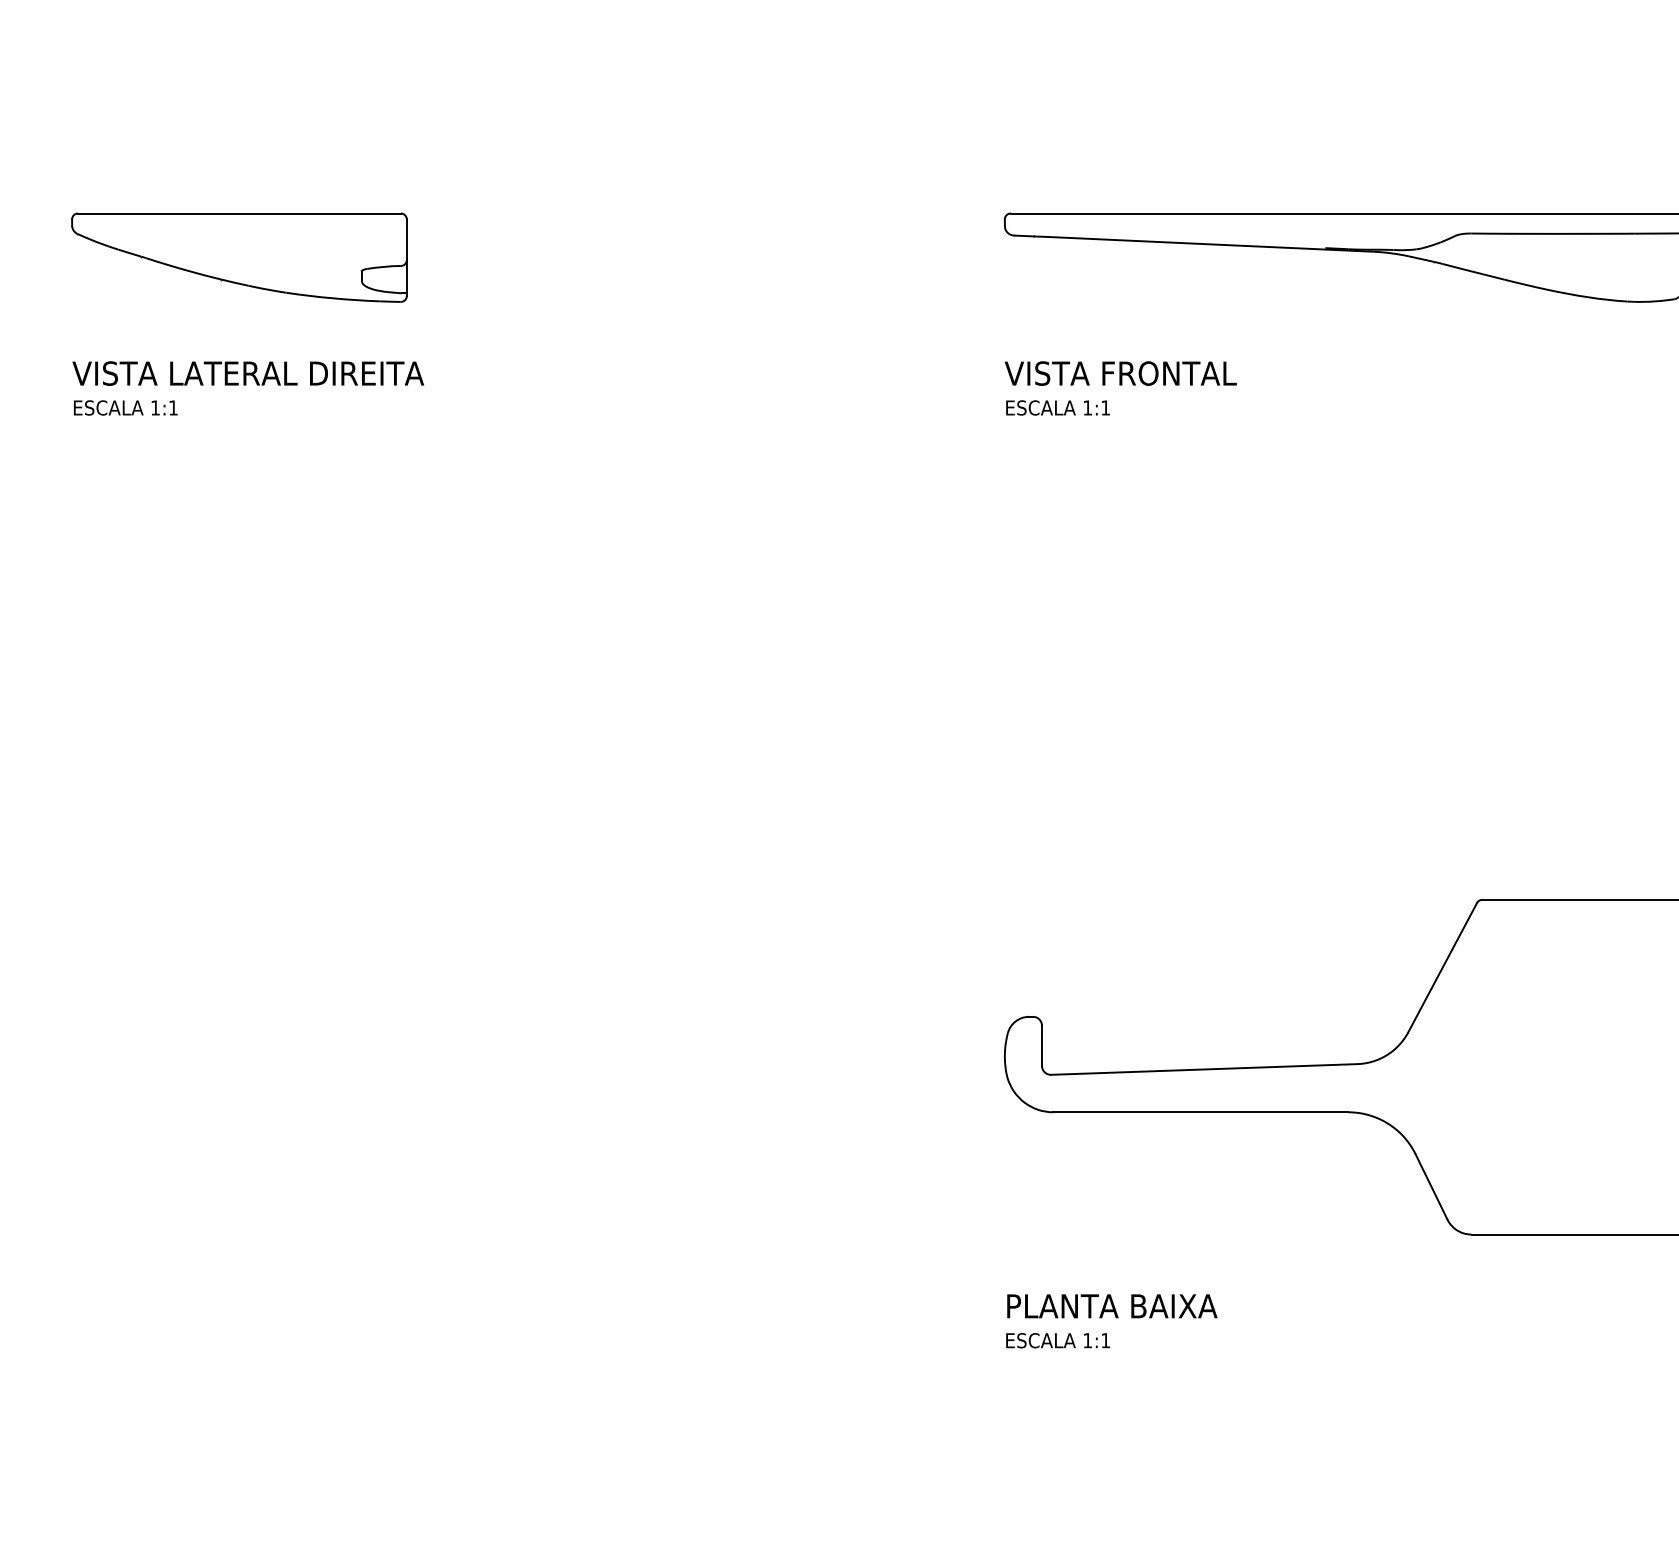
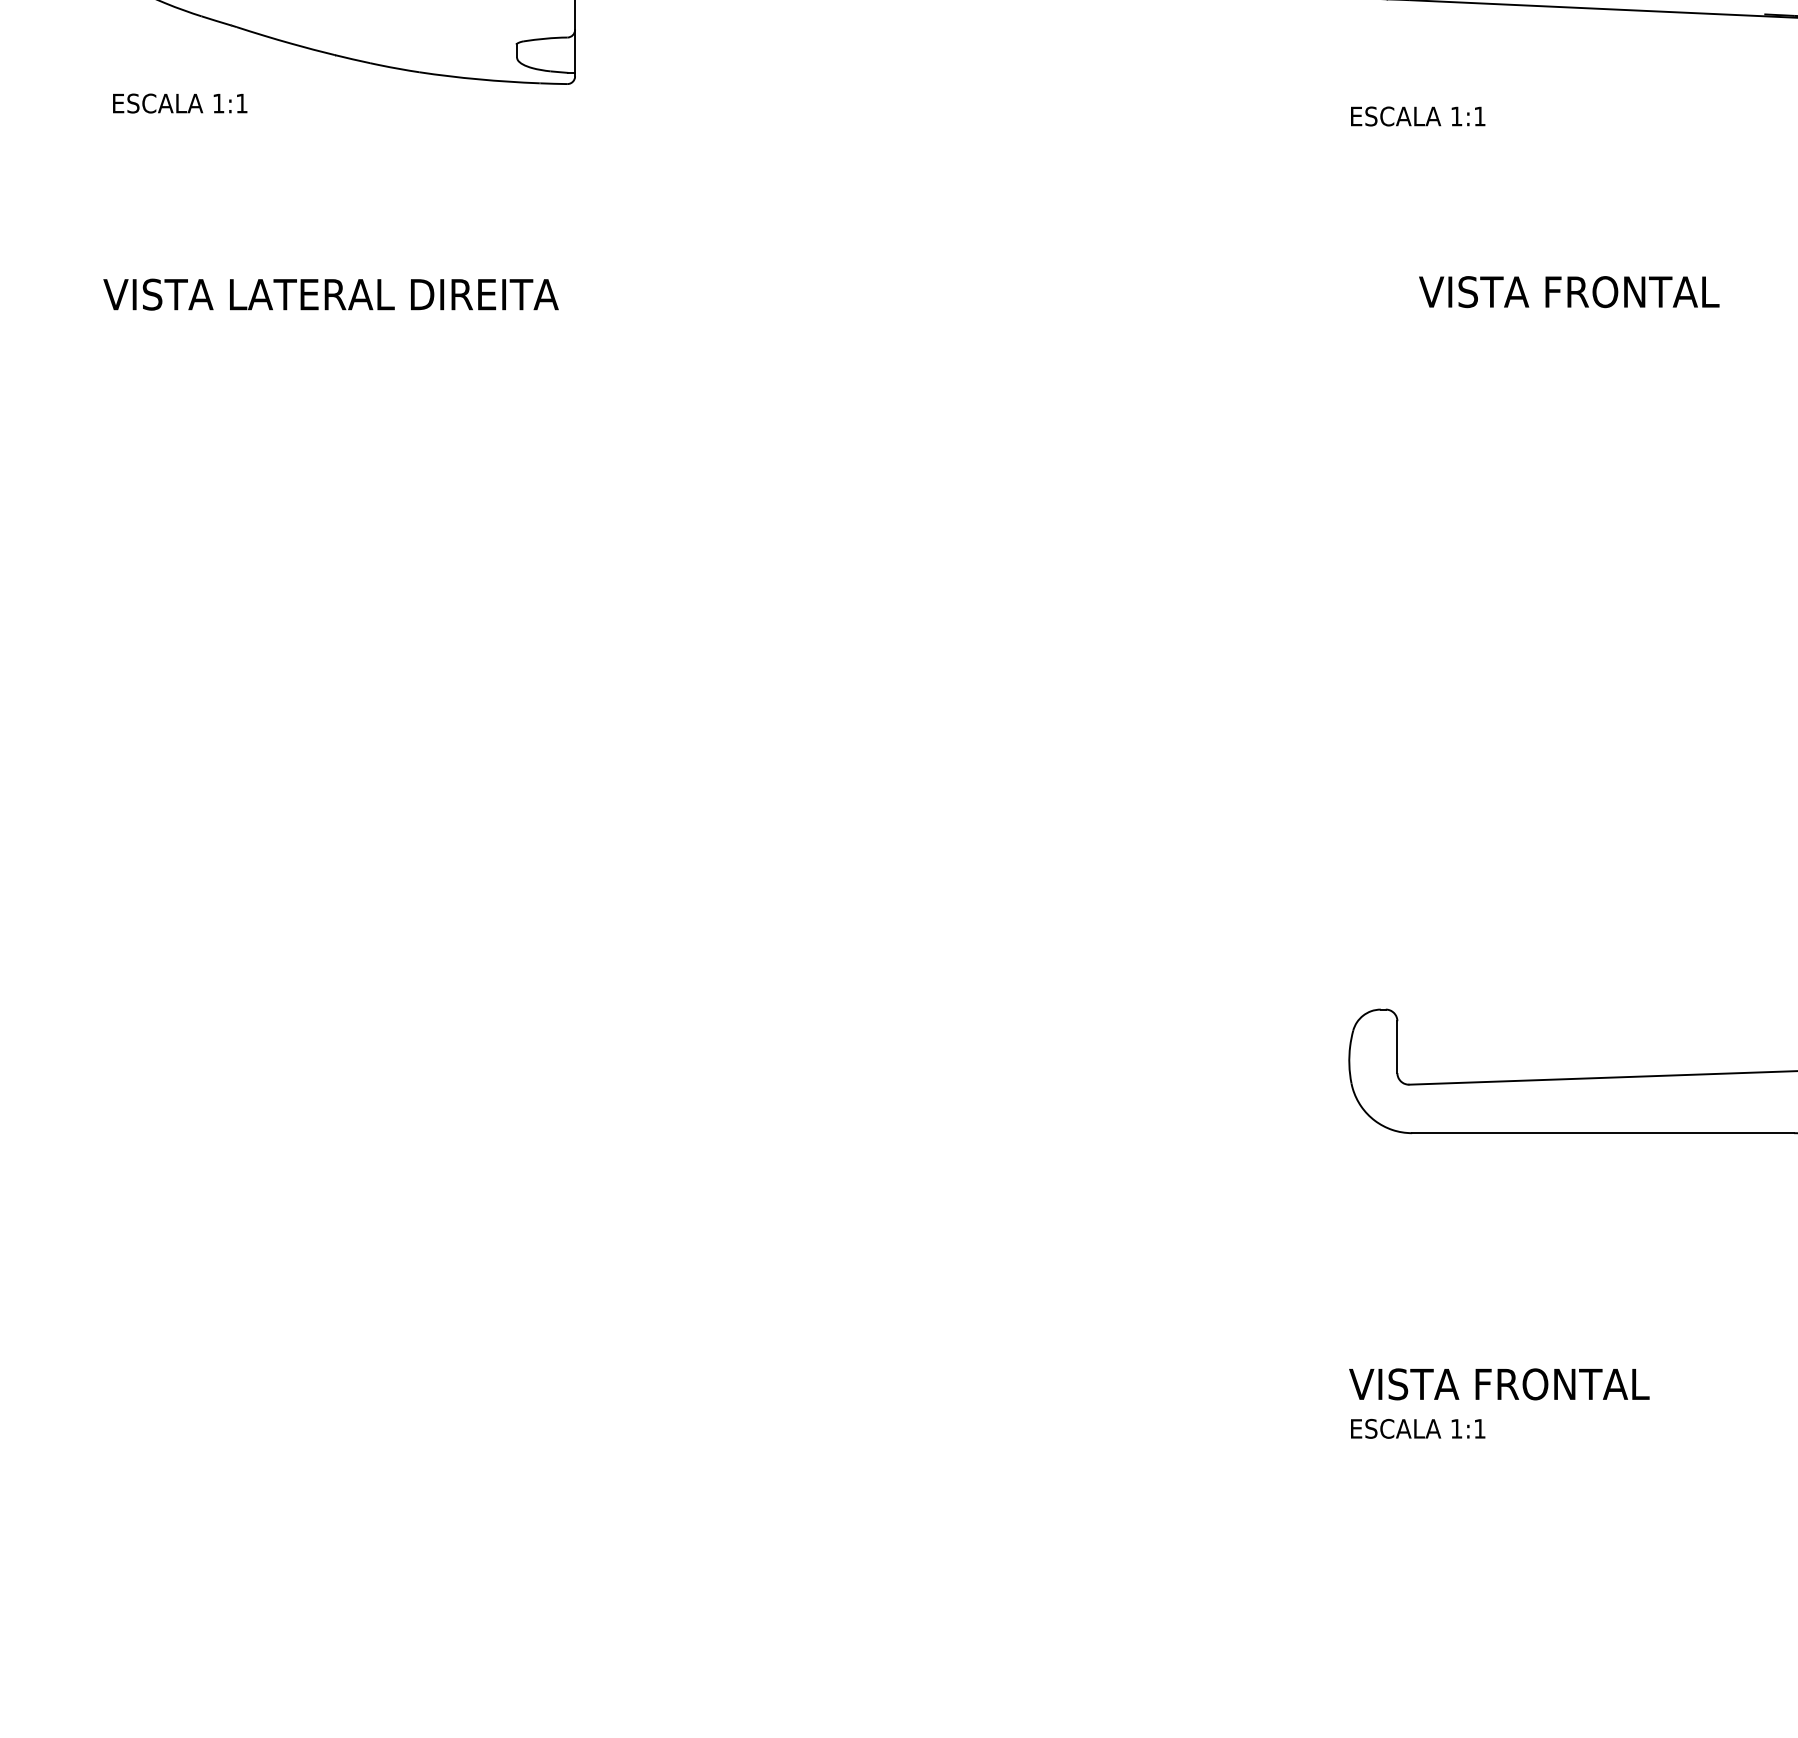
text: (248, 373) -> (331, 294), moved
text: (1120, 373) -> (1568, 291), moved
text: (125, 407) -> (179, 102), moved
text: (1057, 407) -> (1417, 115), moved
text: (1120, 1306) -> (1499, 1384), PLANTA BAIXA -> VISTA FRONTAL

